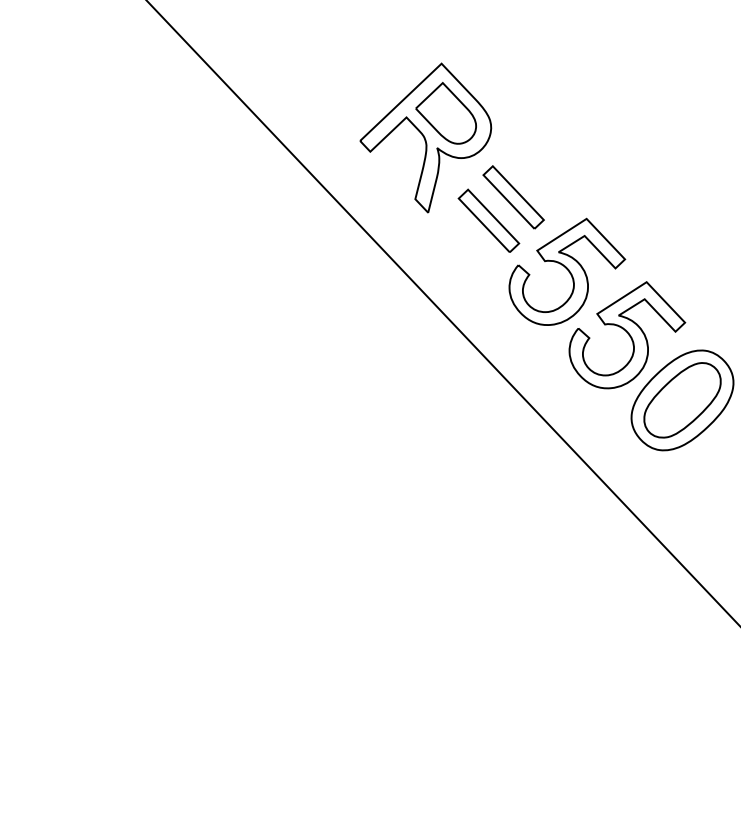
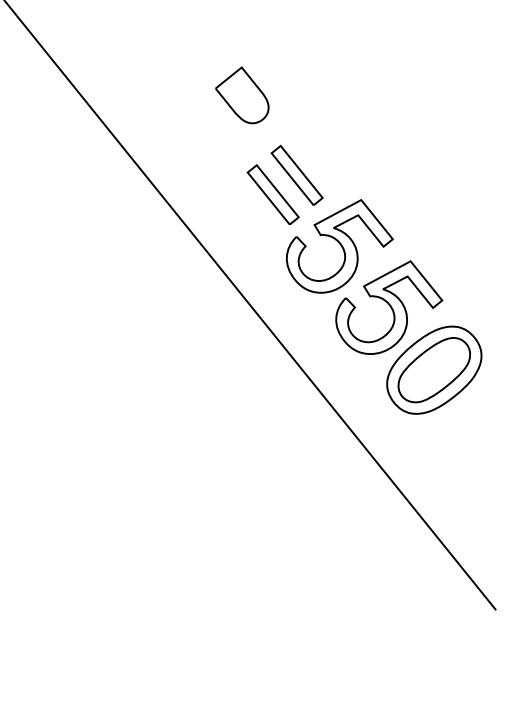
part: (425, 137) -> (222, 115), removed

